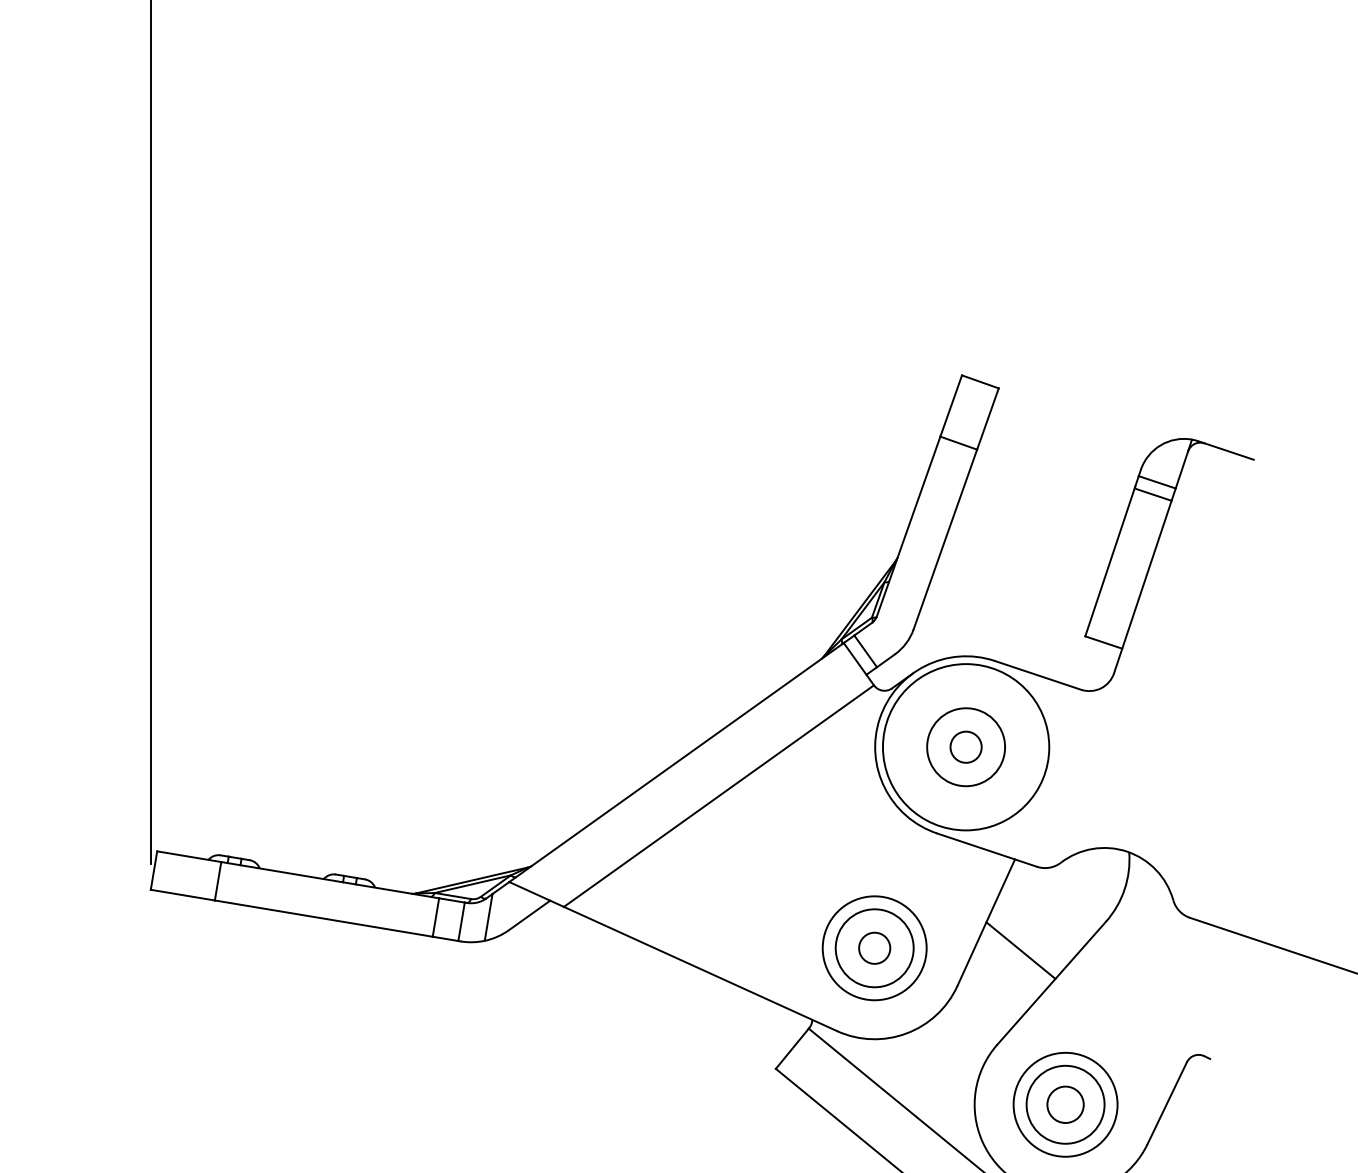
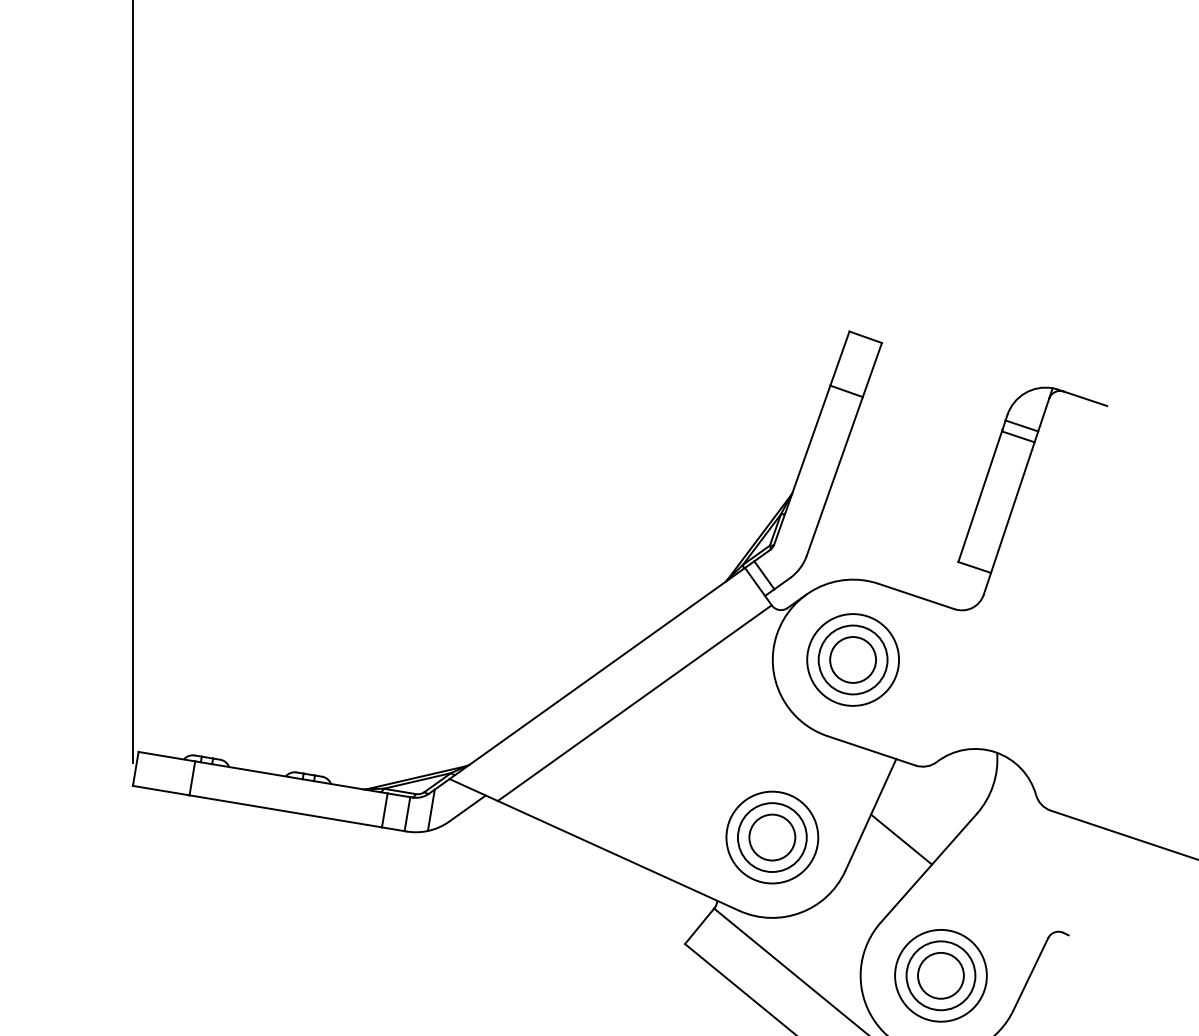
circle: (966, 747) -> (853, 660), size x0.62
circle: (966, 747) -> (853, 660), size x1.67
circle: (874, 948) -> (772, 837), size x1.67
circle: (1065, 1104) -> (940, 975), size x1.43

